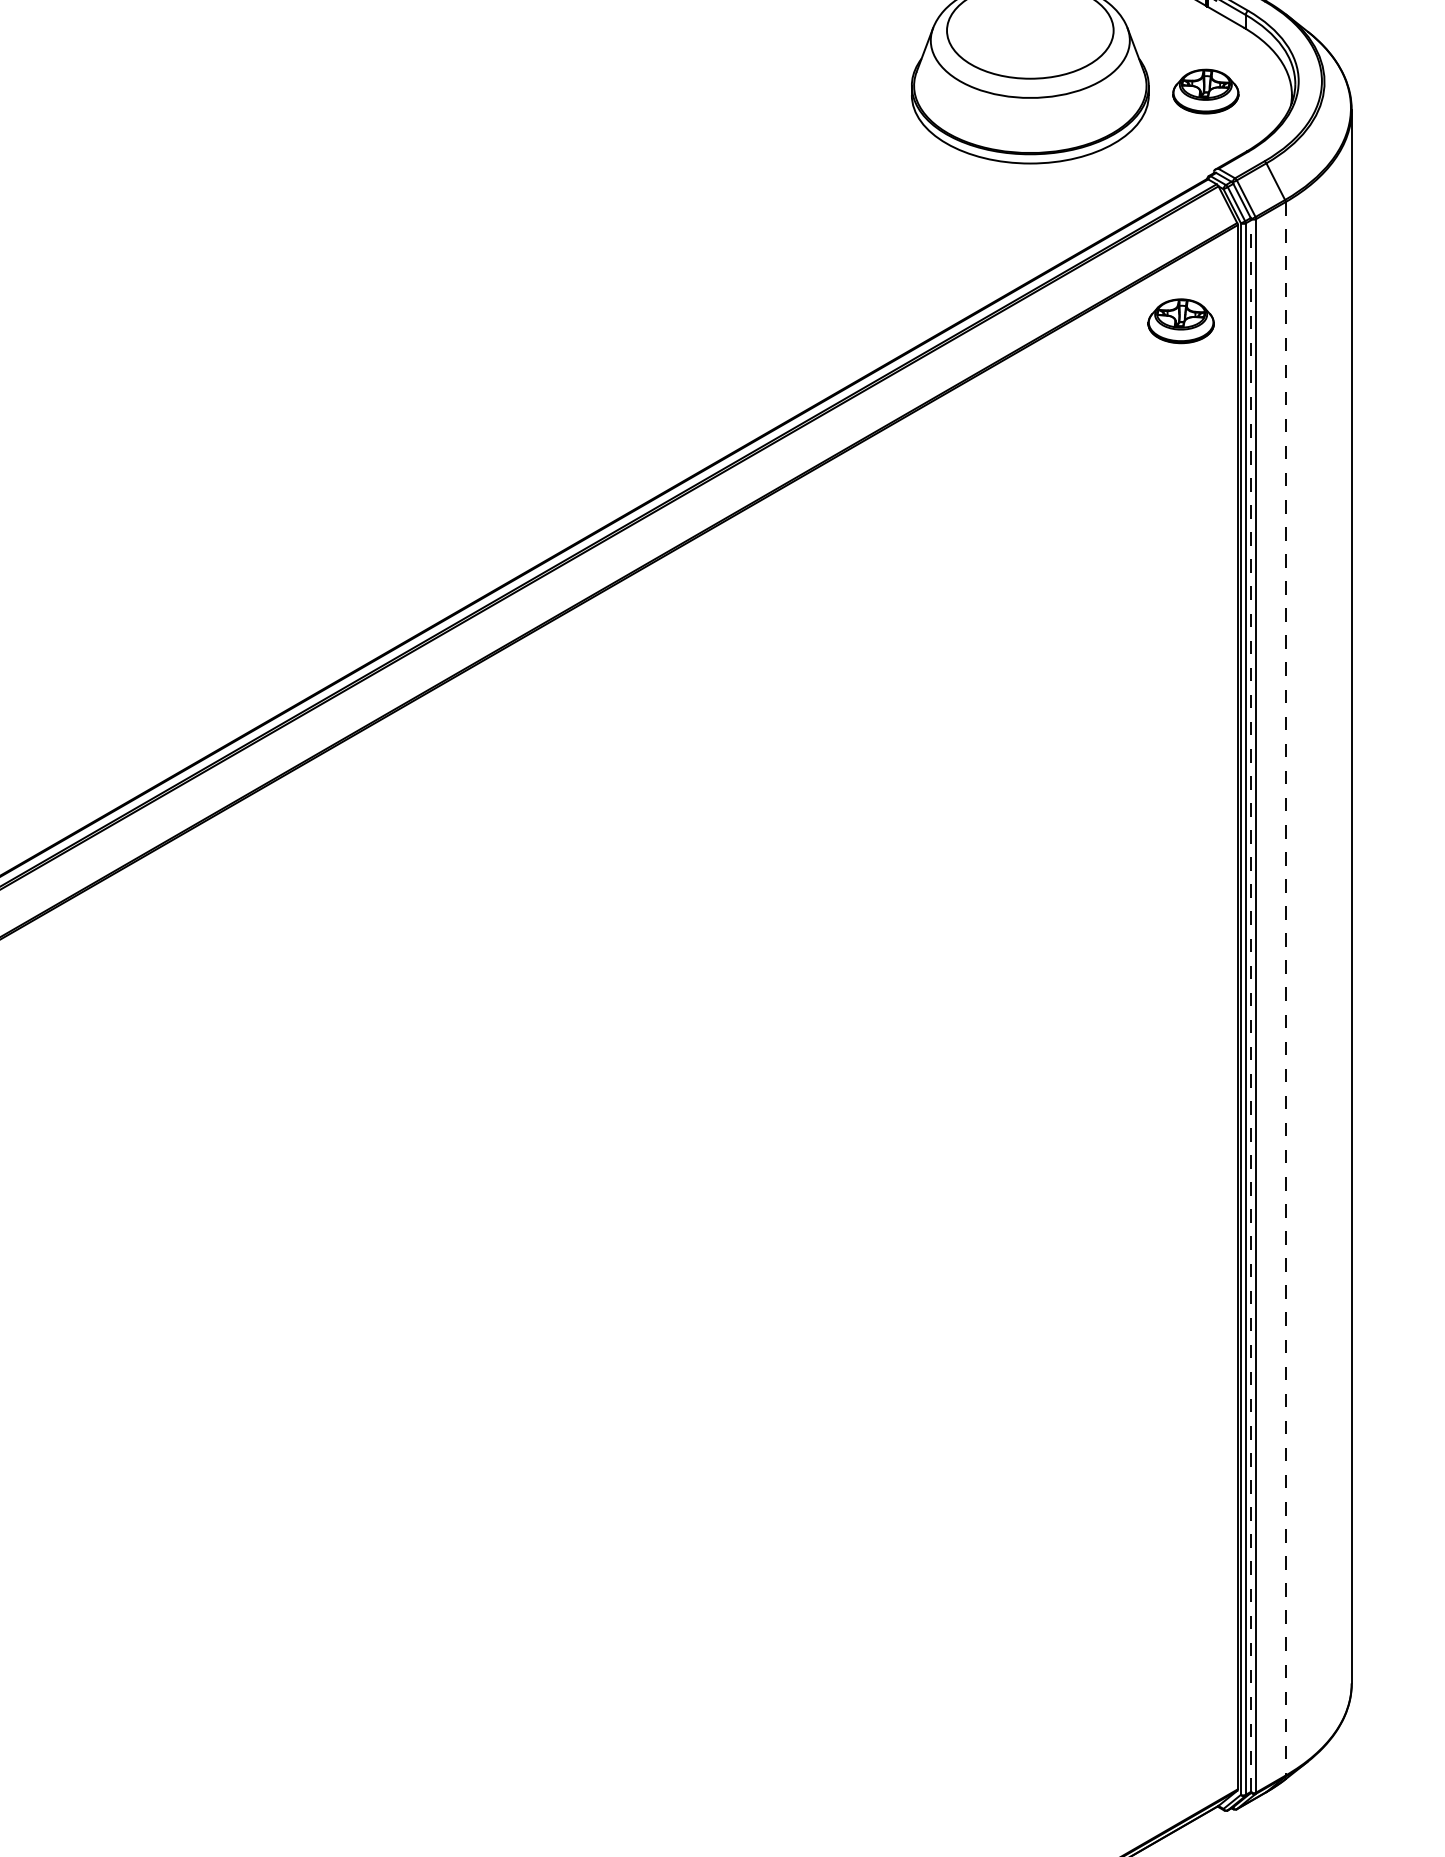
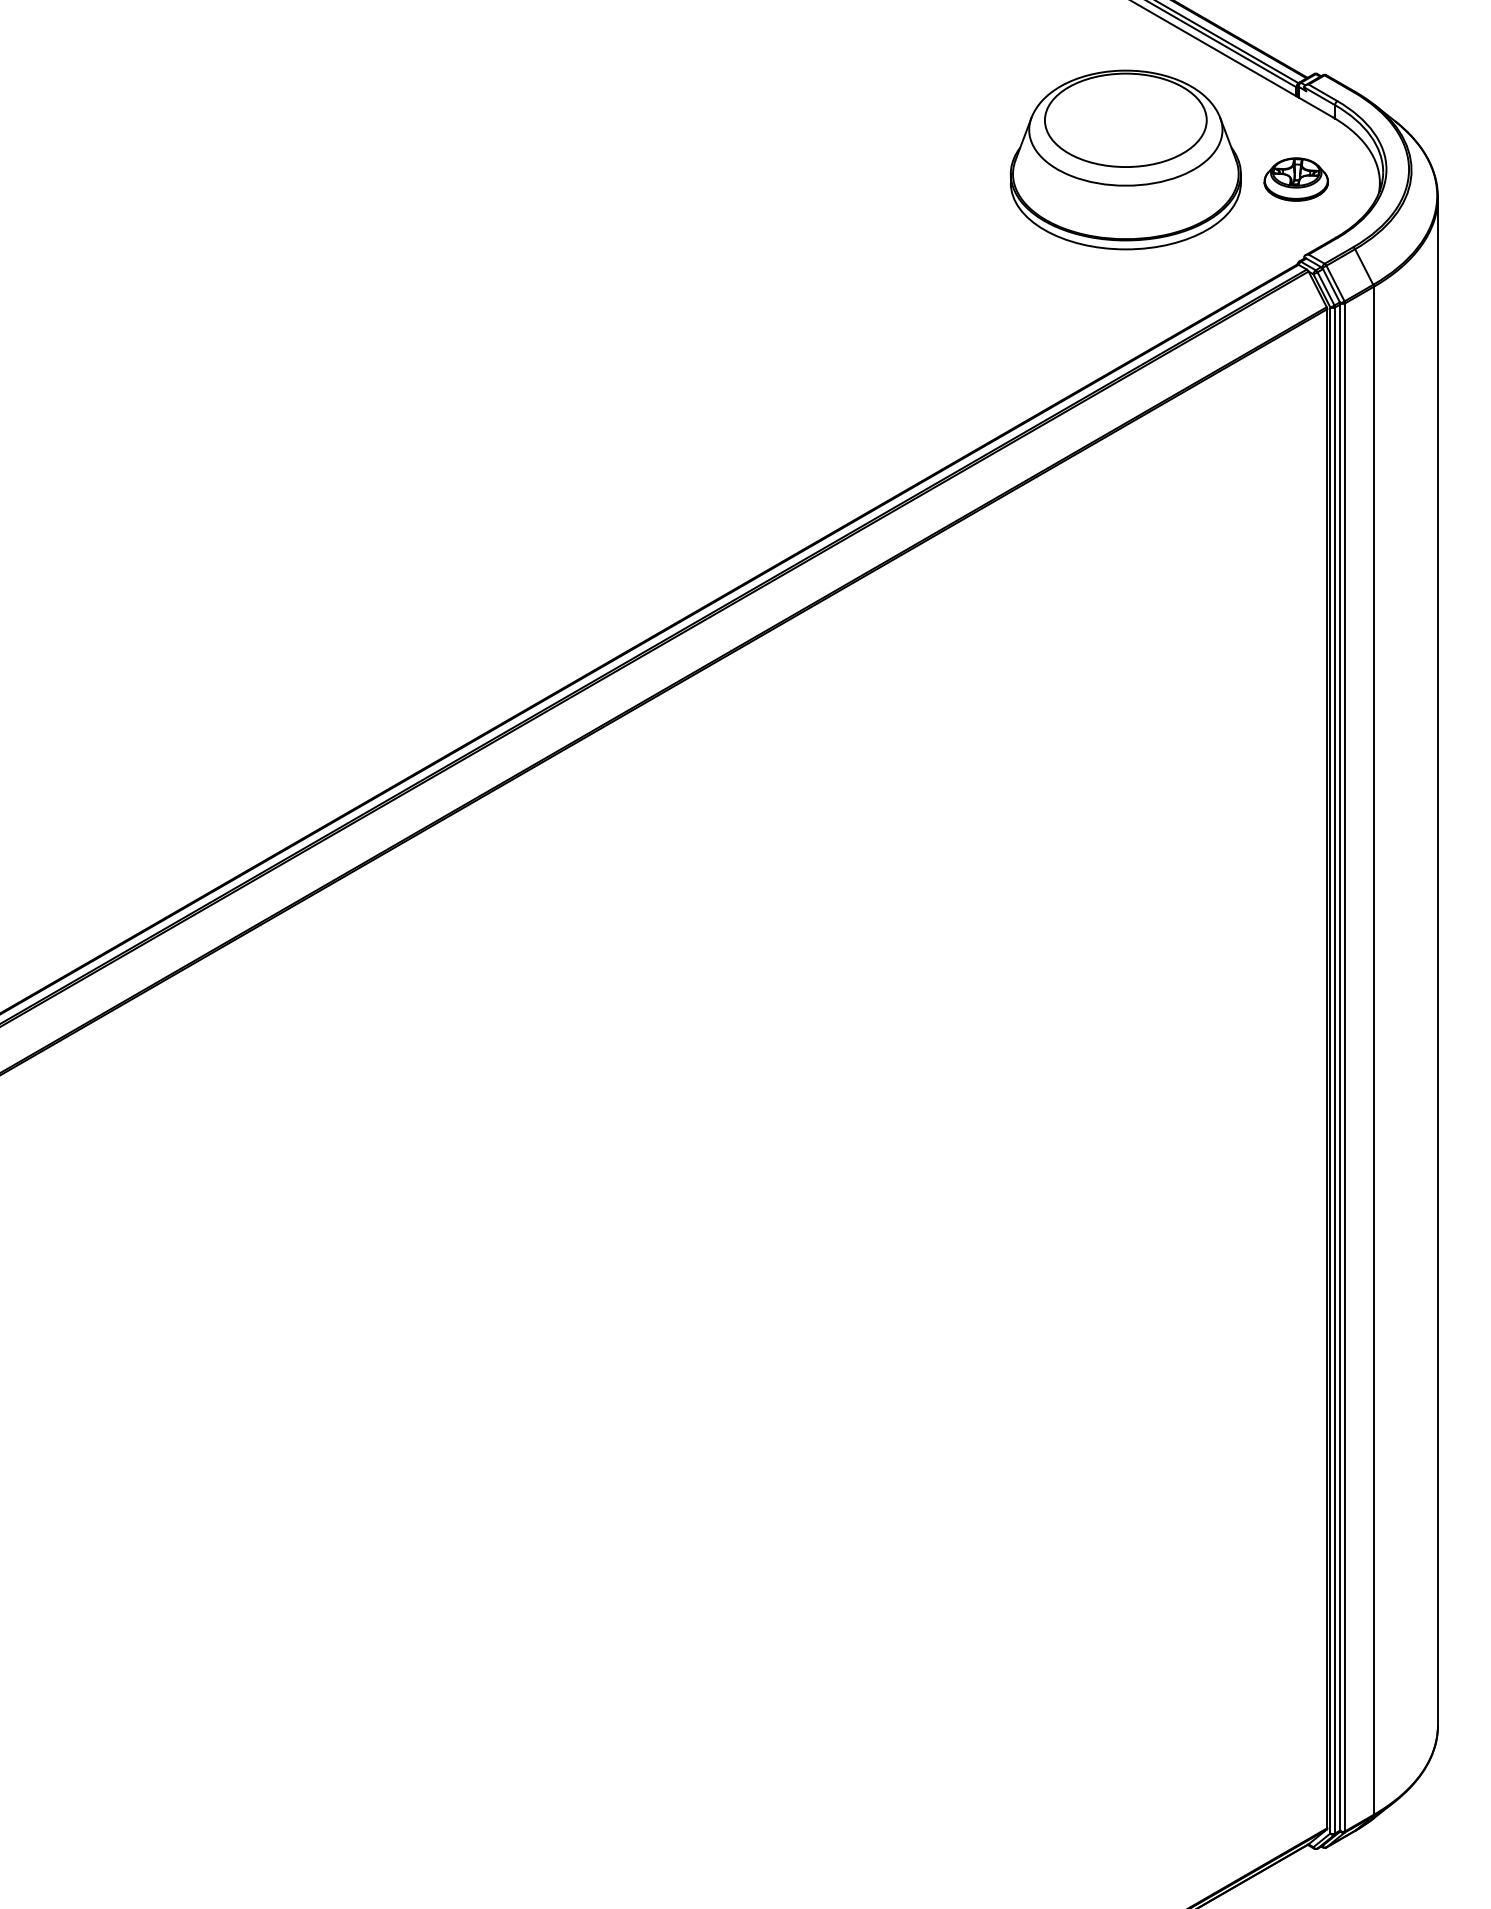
part: (1180, 321) -> (1271, 402), removed
line: (1285, 988) -> (1373, 1050), dashed -> solid
line: (1251, 1004) -> (1340, 1066), dashed -> solid

